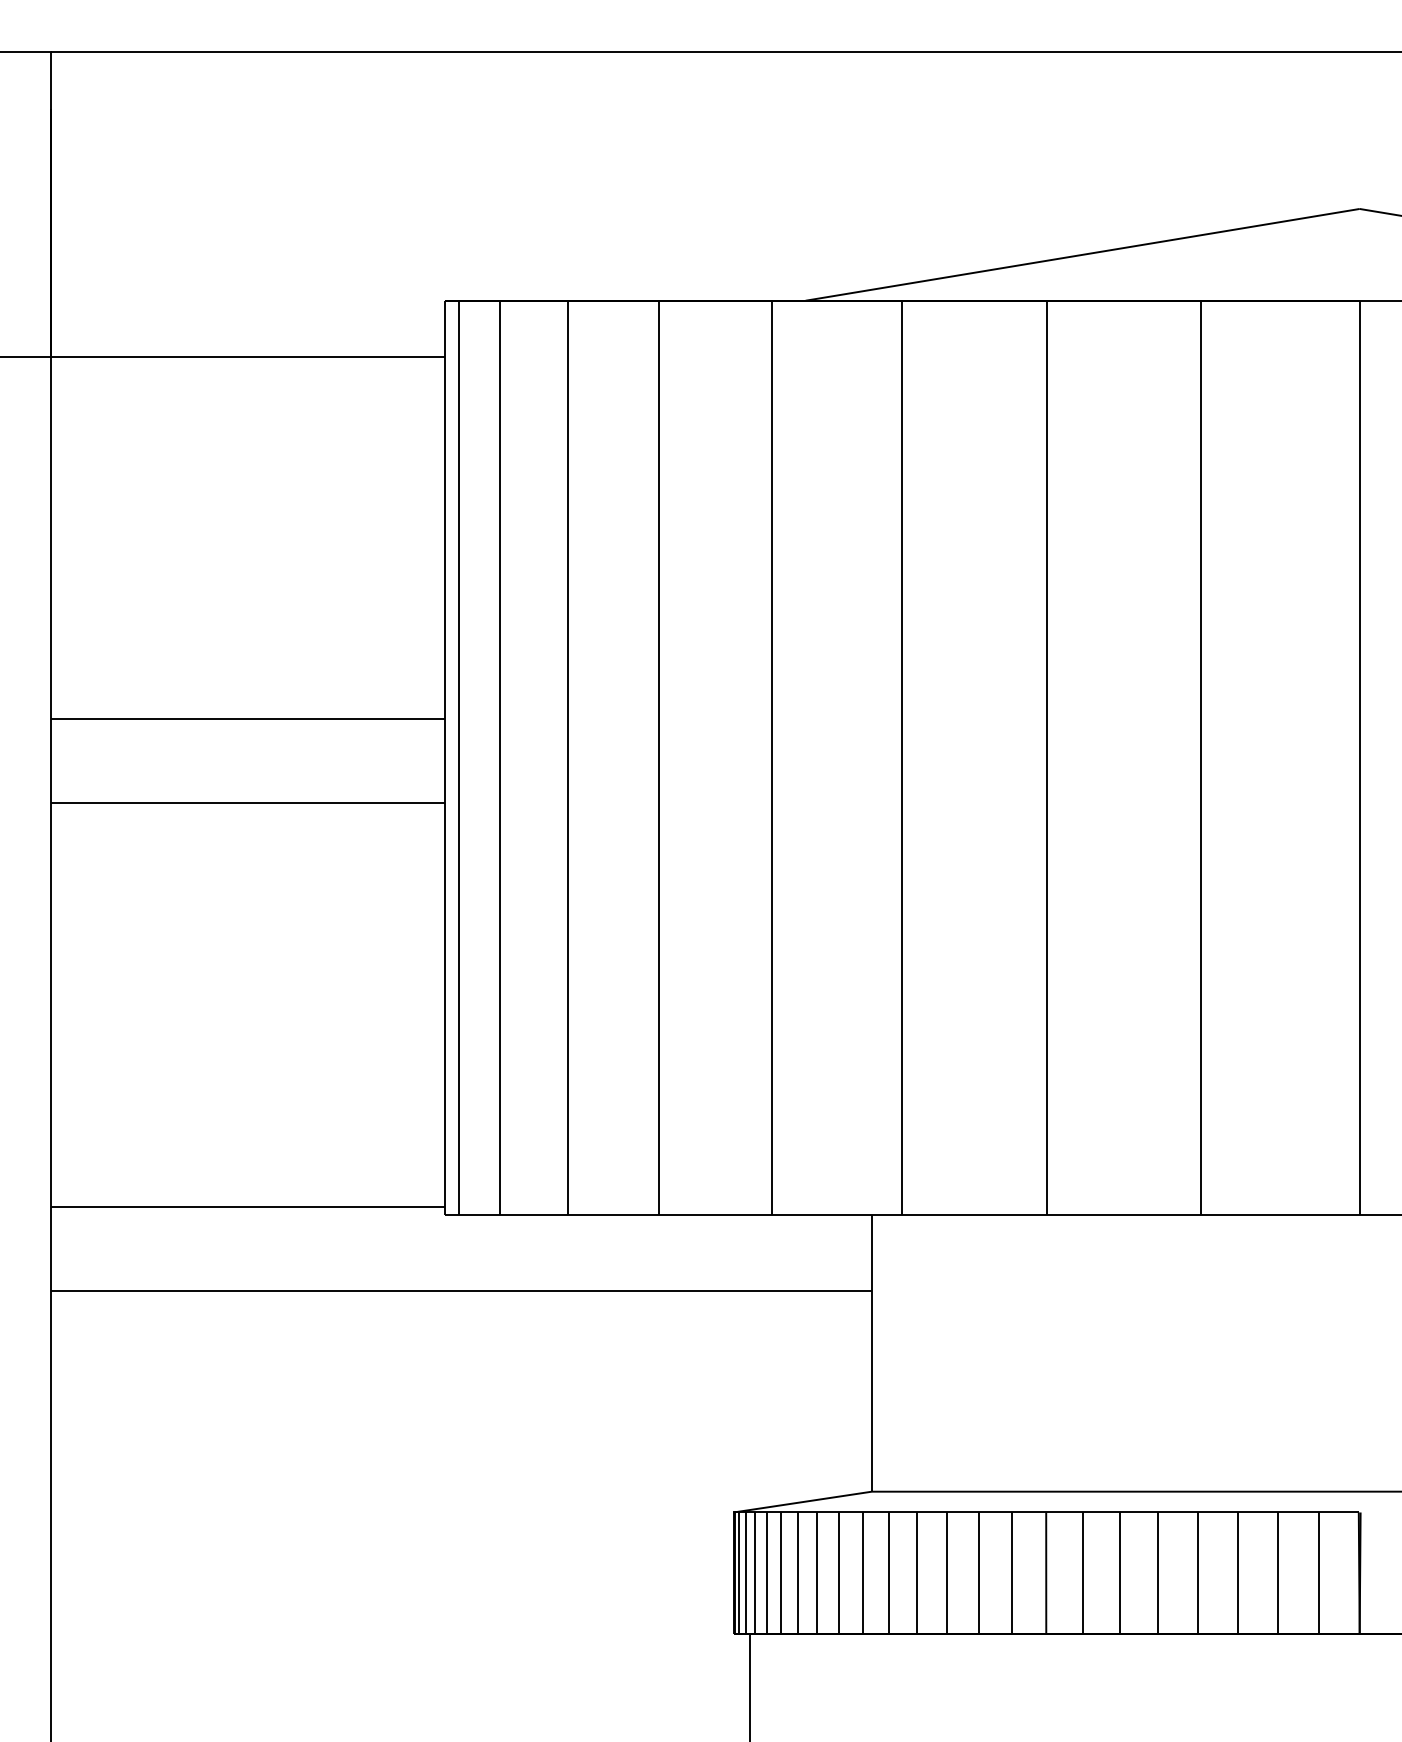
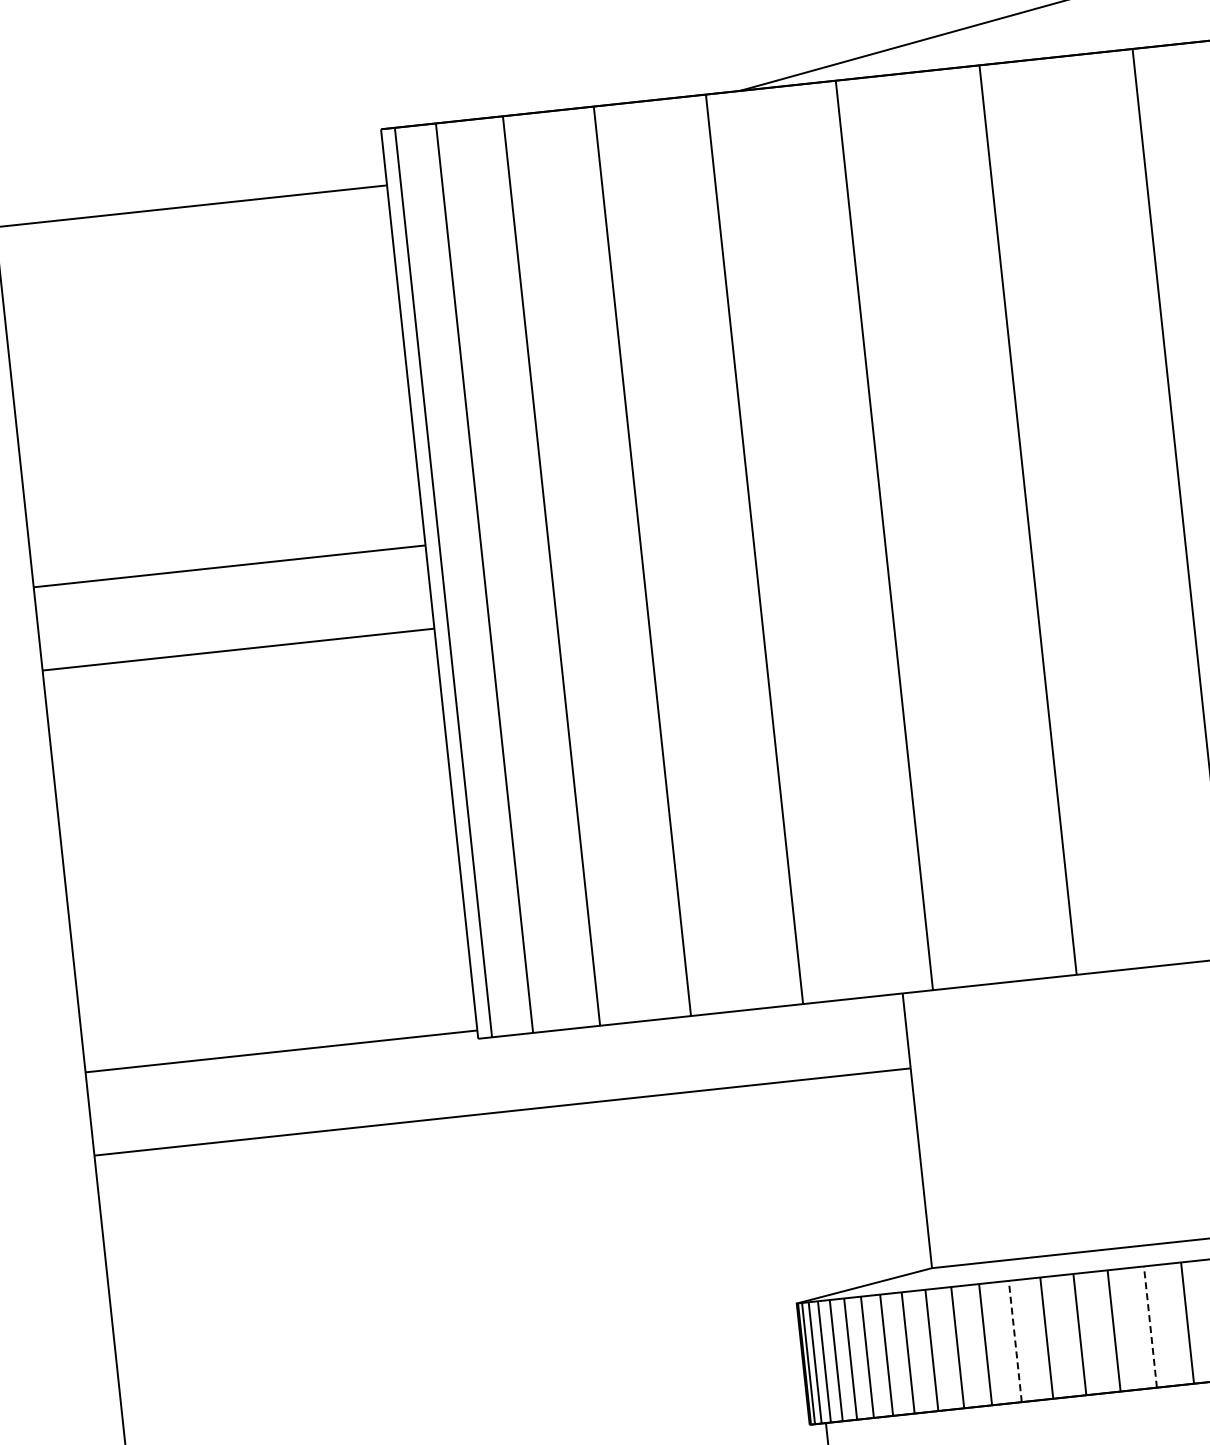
line: (946, 1573) -> (1014, 1341), solid -> dashed
line: (1082, 1573) -> (1150, 1327), solid -> dashed

